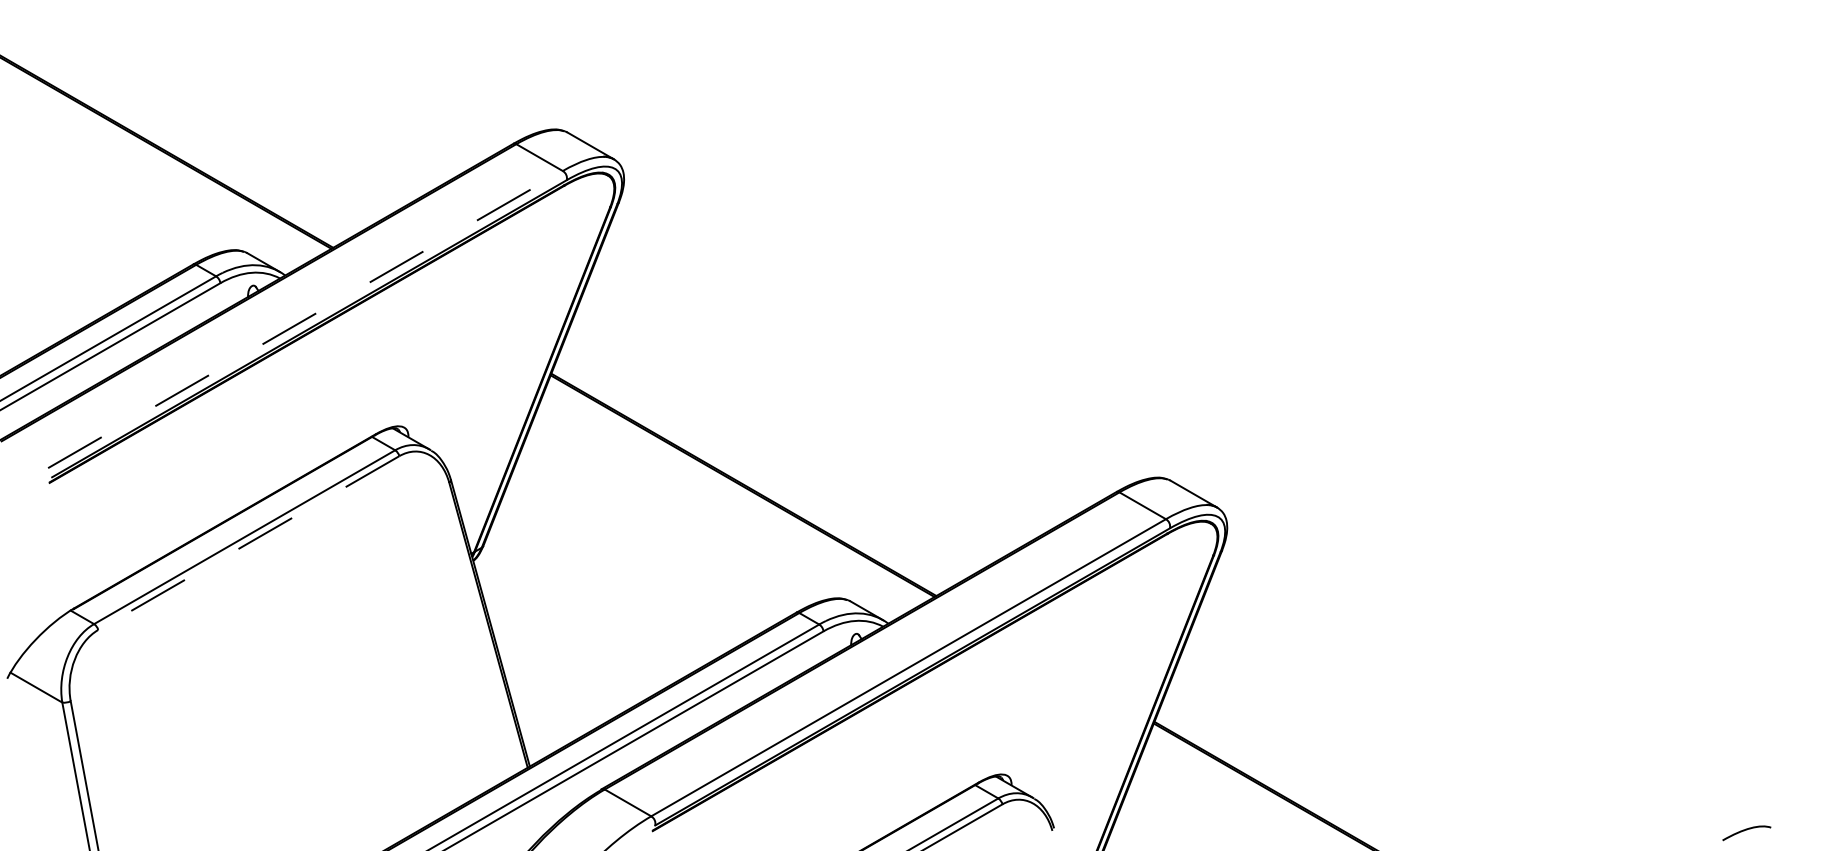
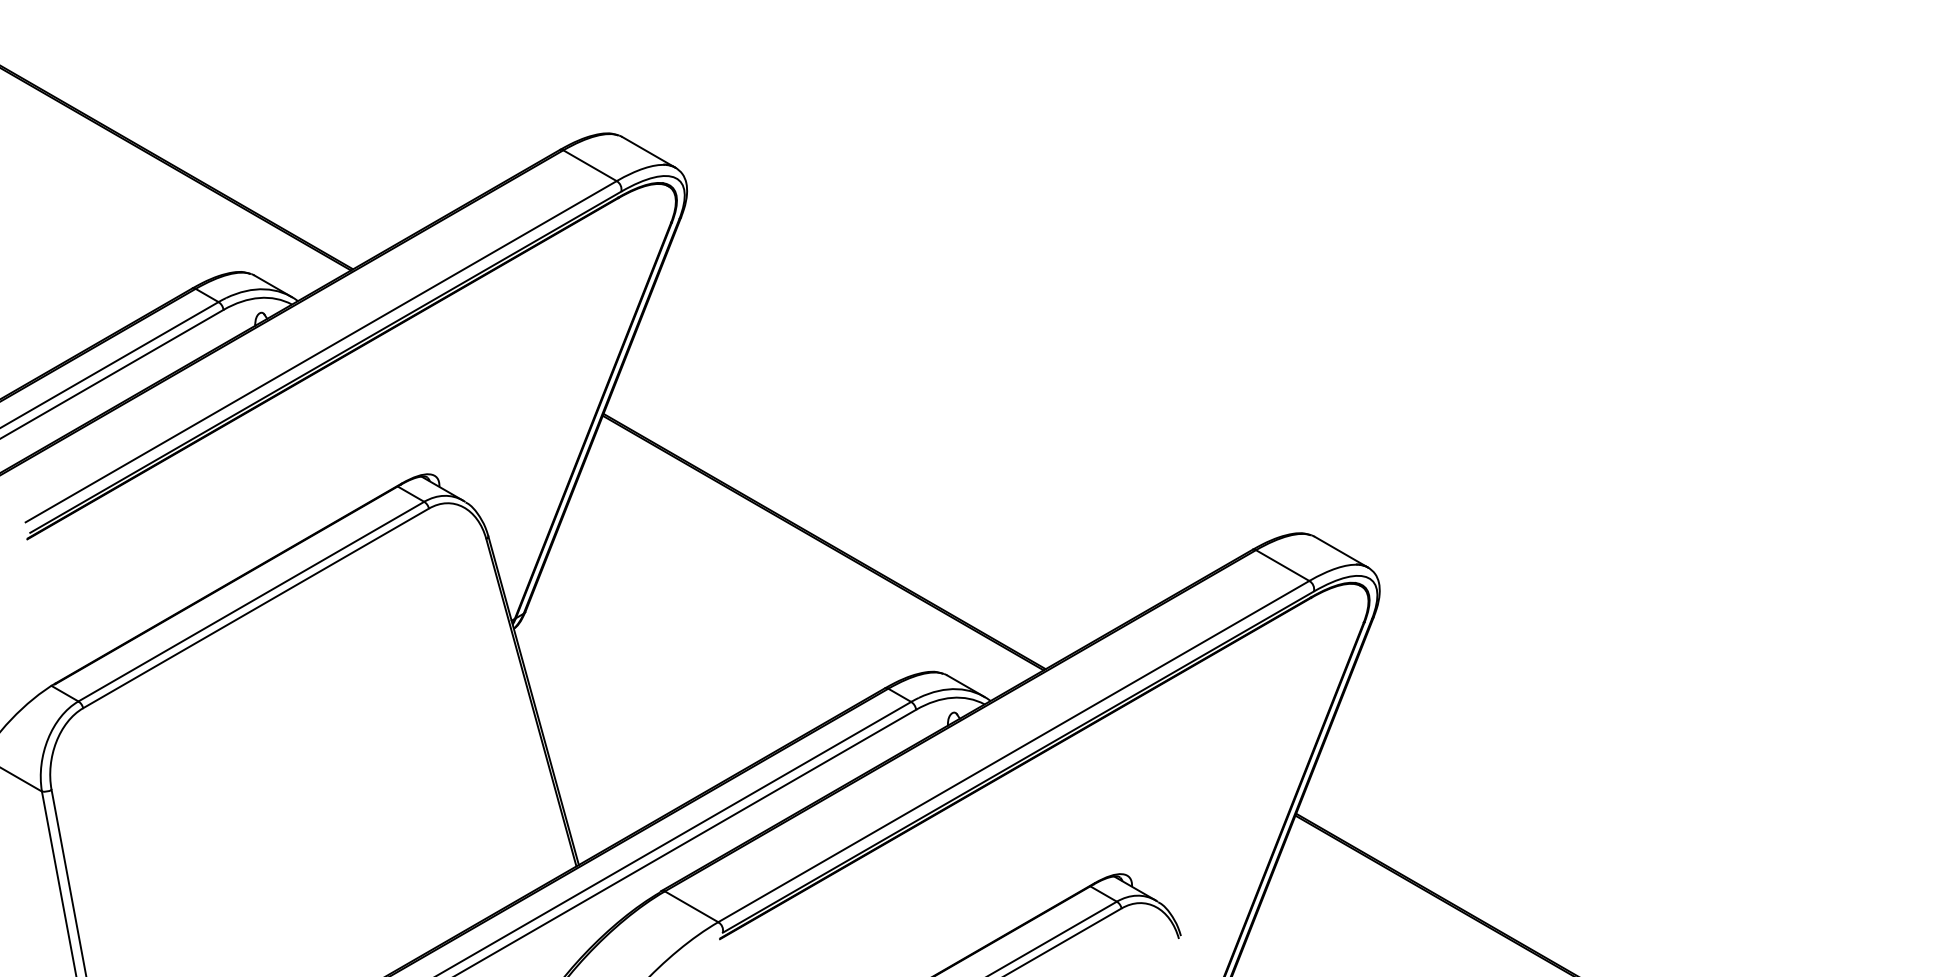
line: (305, 319) -> (321, 351), dashed -> solid
line: (248, 543) -> (255, 608), dashed -> solid

